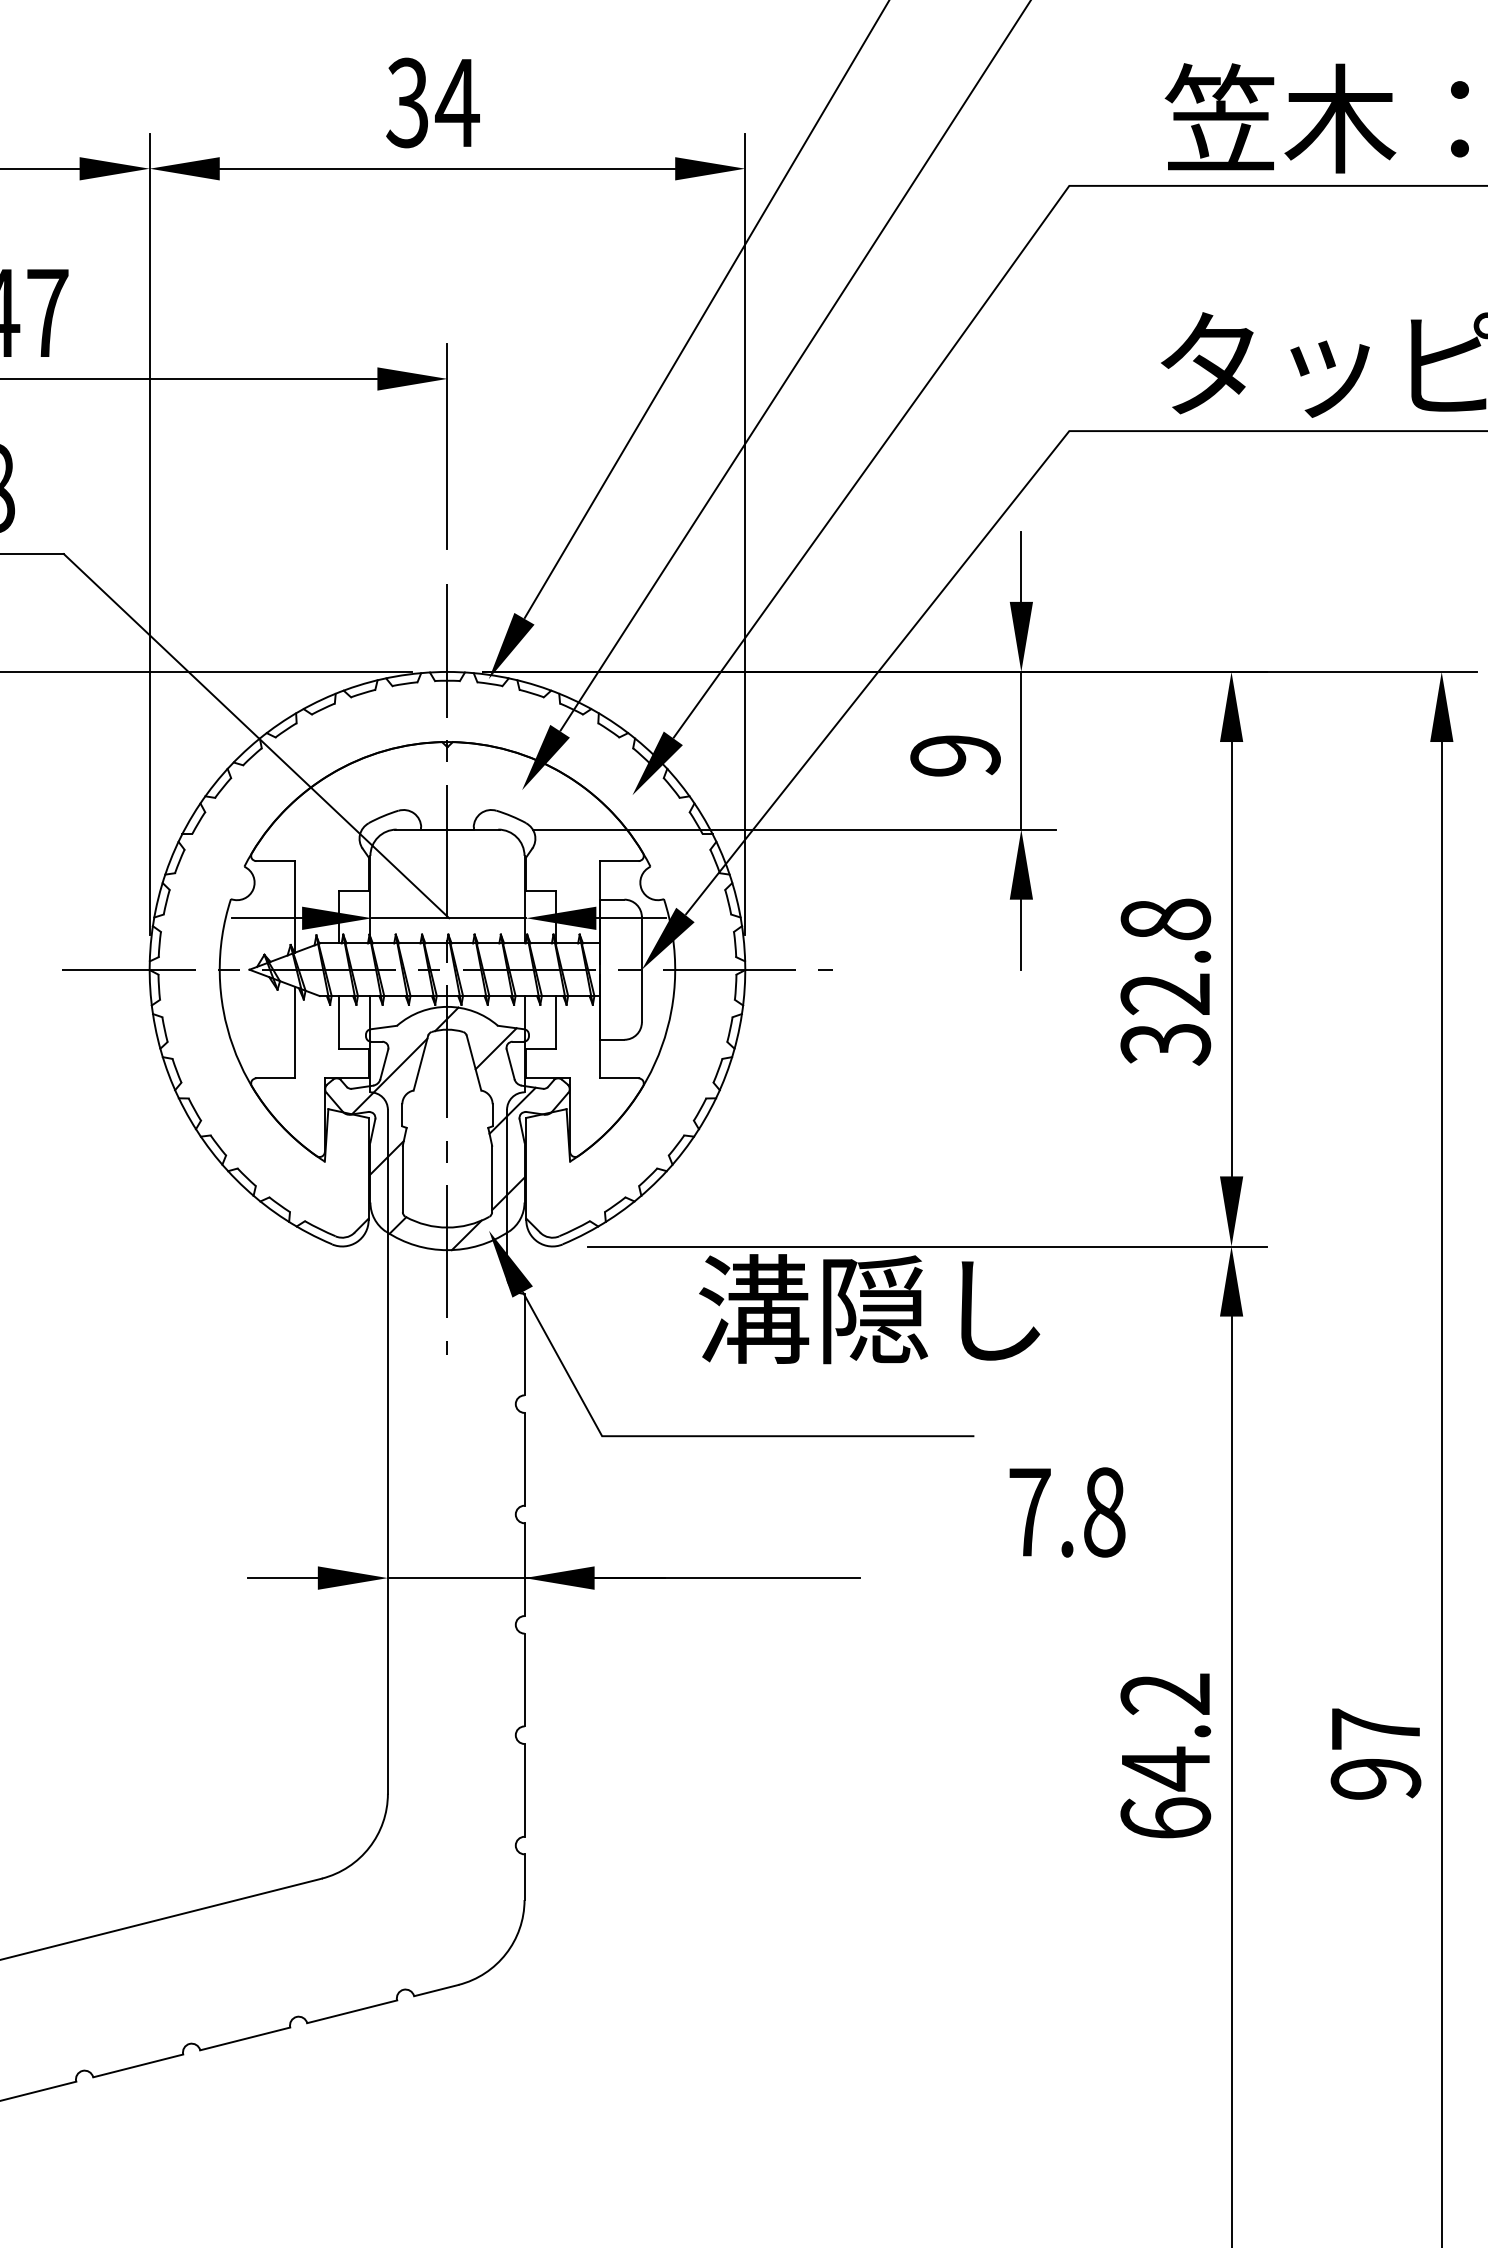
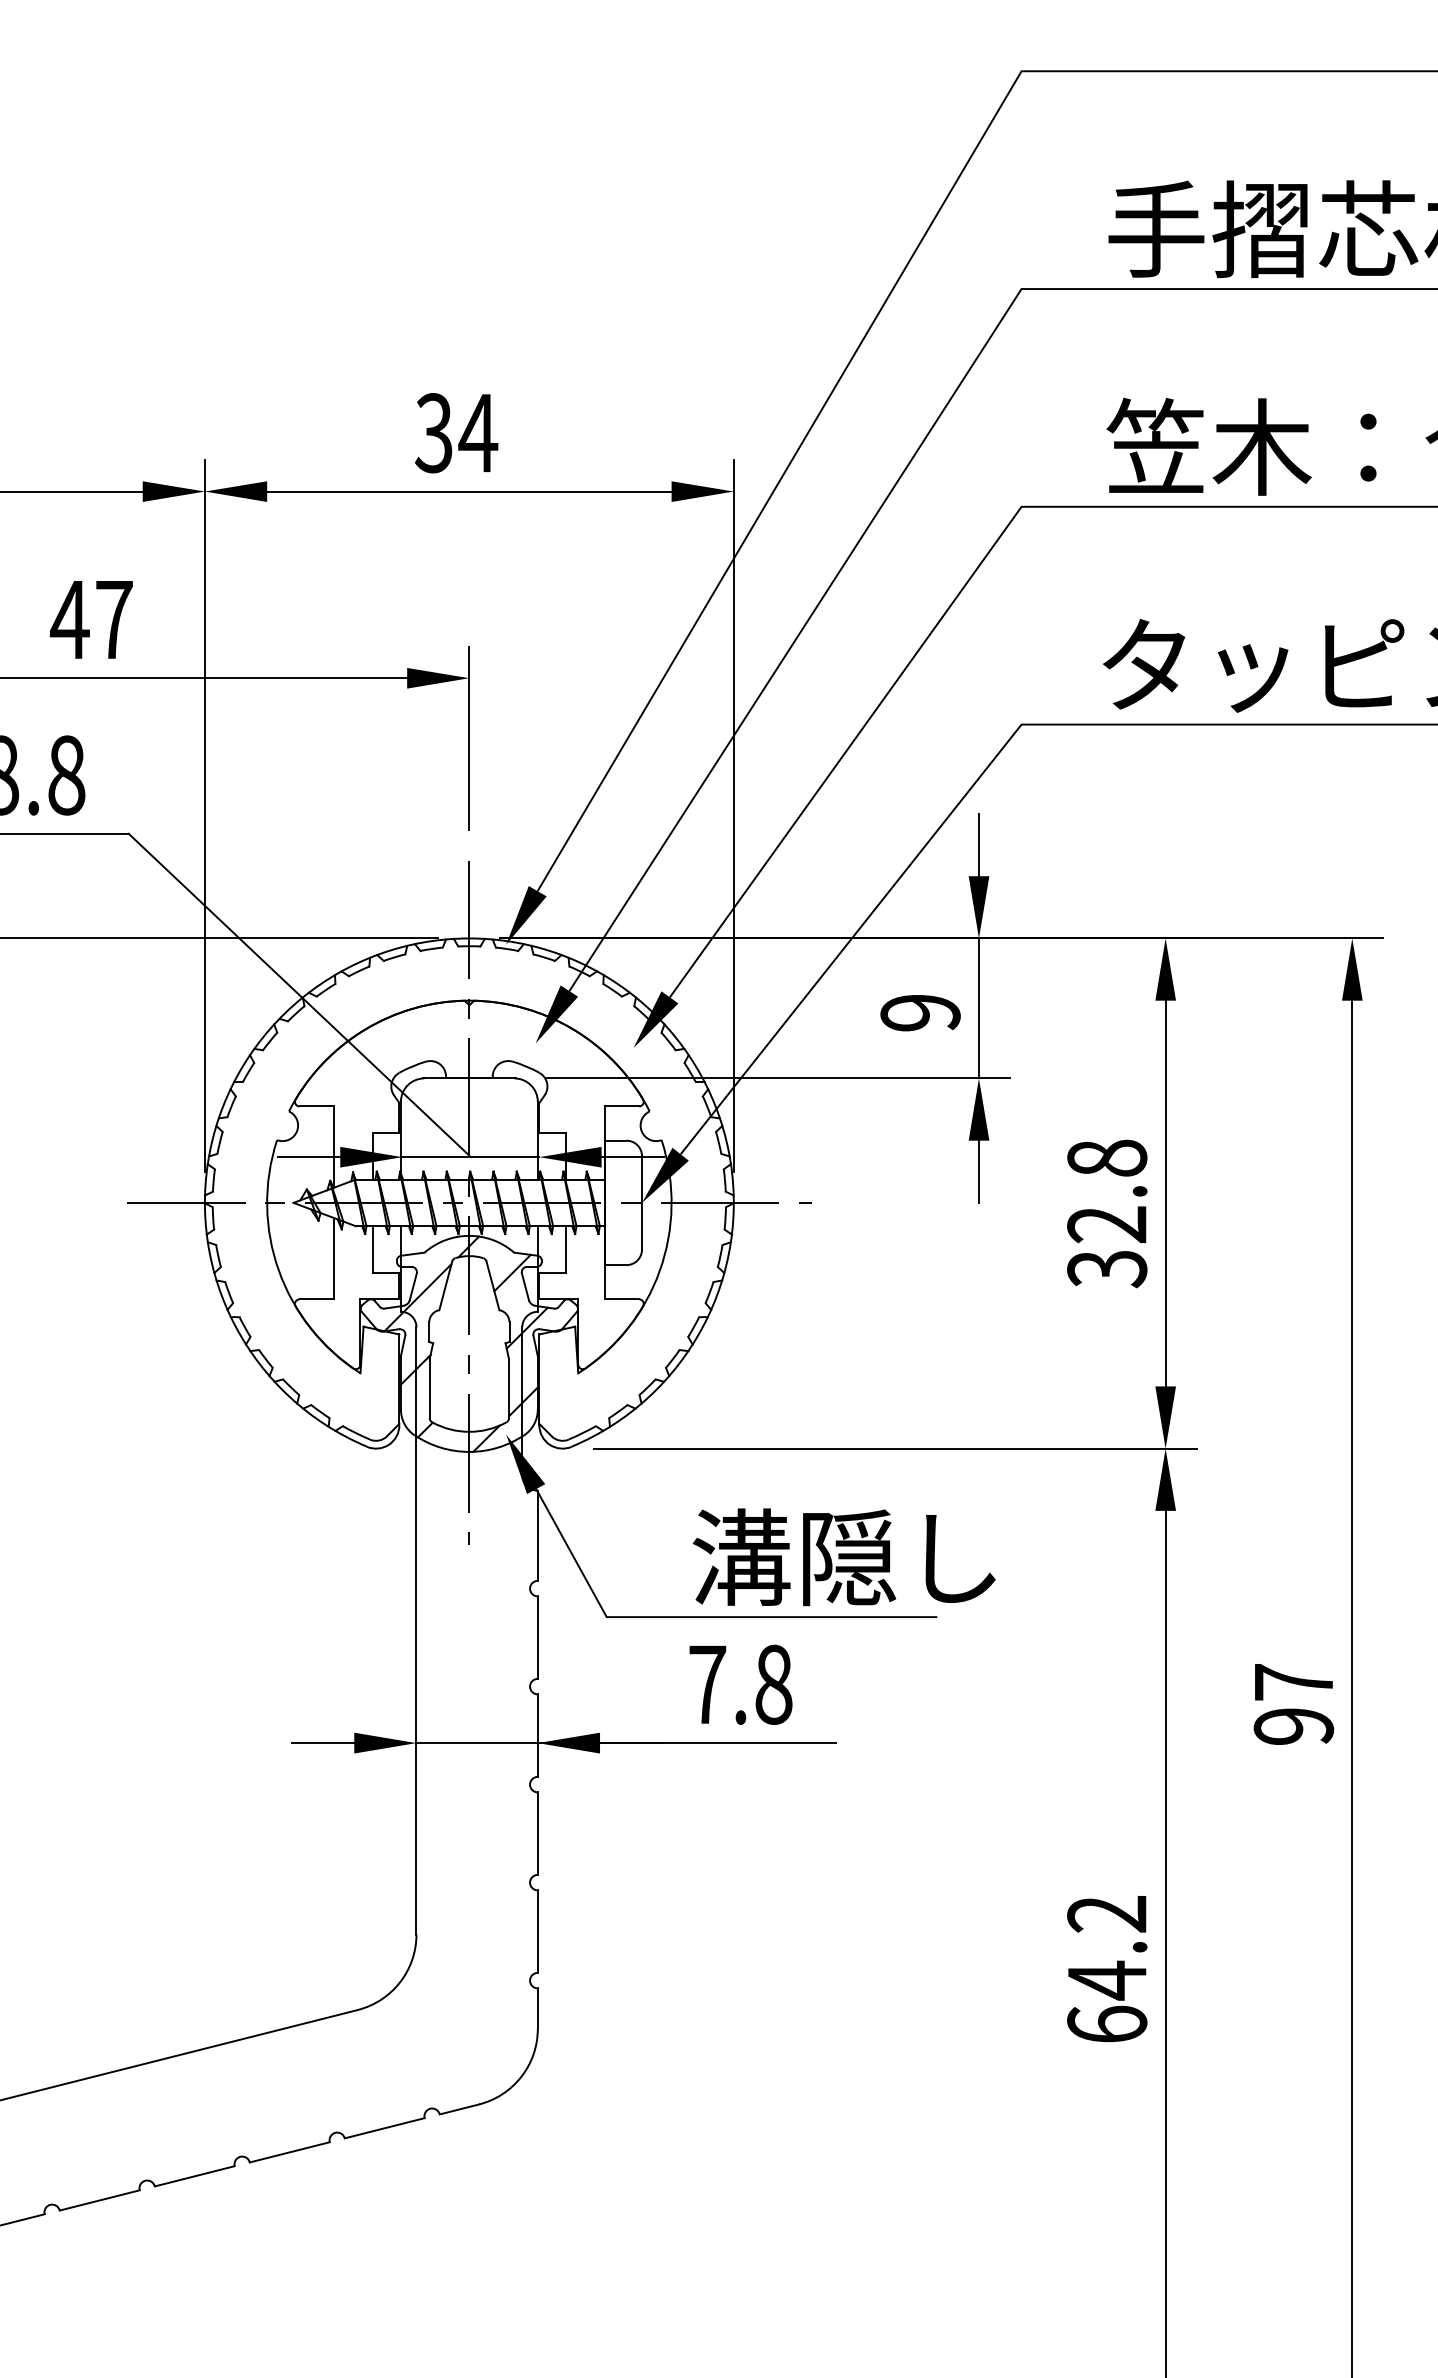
text: (868, 1309) -> (843, 1557), moved
text: (1066, 1512) -> (740, 1684), moved
text: (1375, 1754) -> (1293, 1704), moved
text: (1166, 1756) -> (1107, 1969), moved

